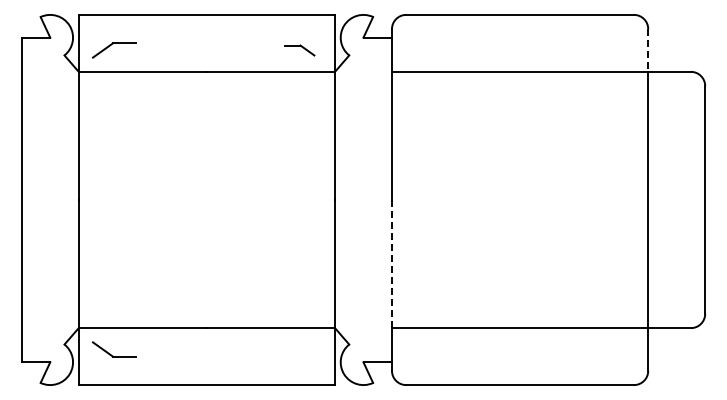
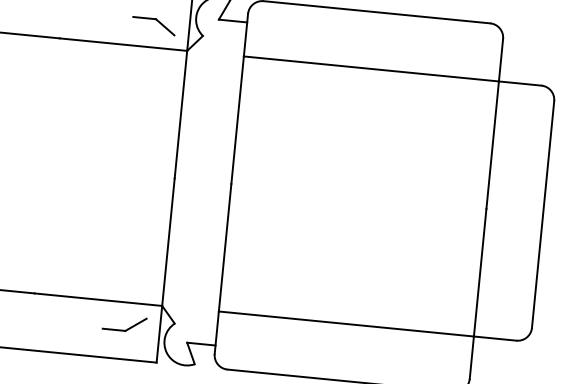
part: (299, 50) -> (153, 26), size x1.43
line: (648, 51) -> (501, 61), dashed -> solid
line: (391, 264) -> (224, 248), dashed -> solid
part: (299, 349) -> (124, 323), added

